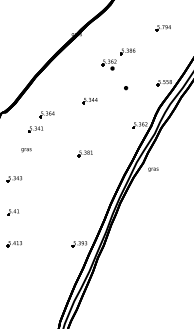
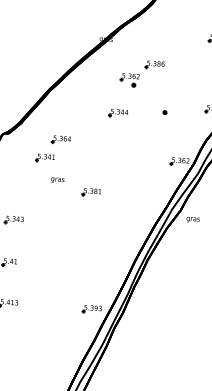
part: (118, 59) -> (142, 74), moved
part: (89, 101) -> (117, 113), moved
text: (26, 150) -> (57, 180), moved
part: (84, 153) -> (90, 192), moved

